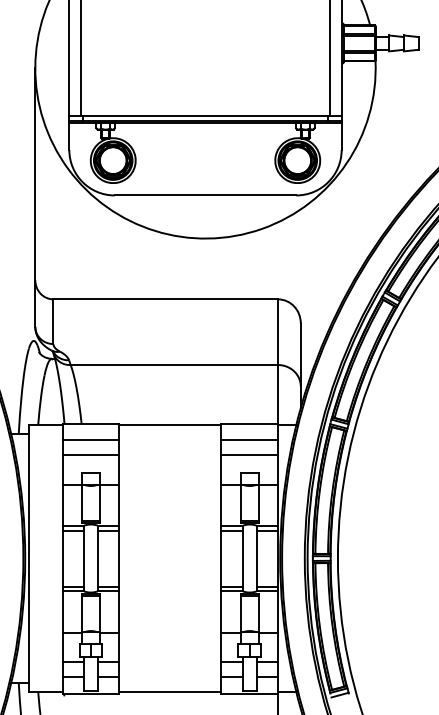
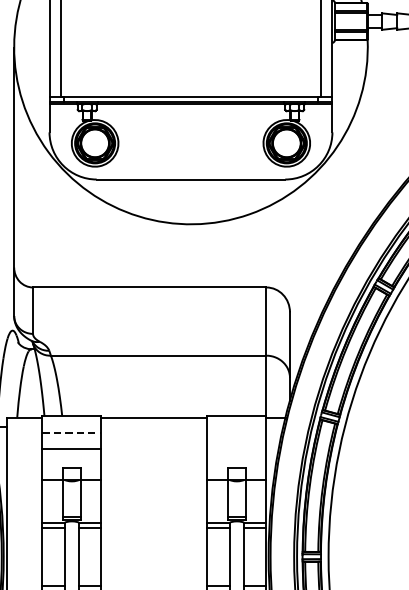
line: (91, 439) -> (72, 433), solid -> dashed
line: (249, 439) -> (236, 433), removed
line: (249, 455) -> (236, 449), removed

